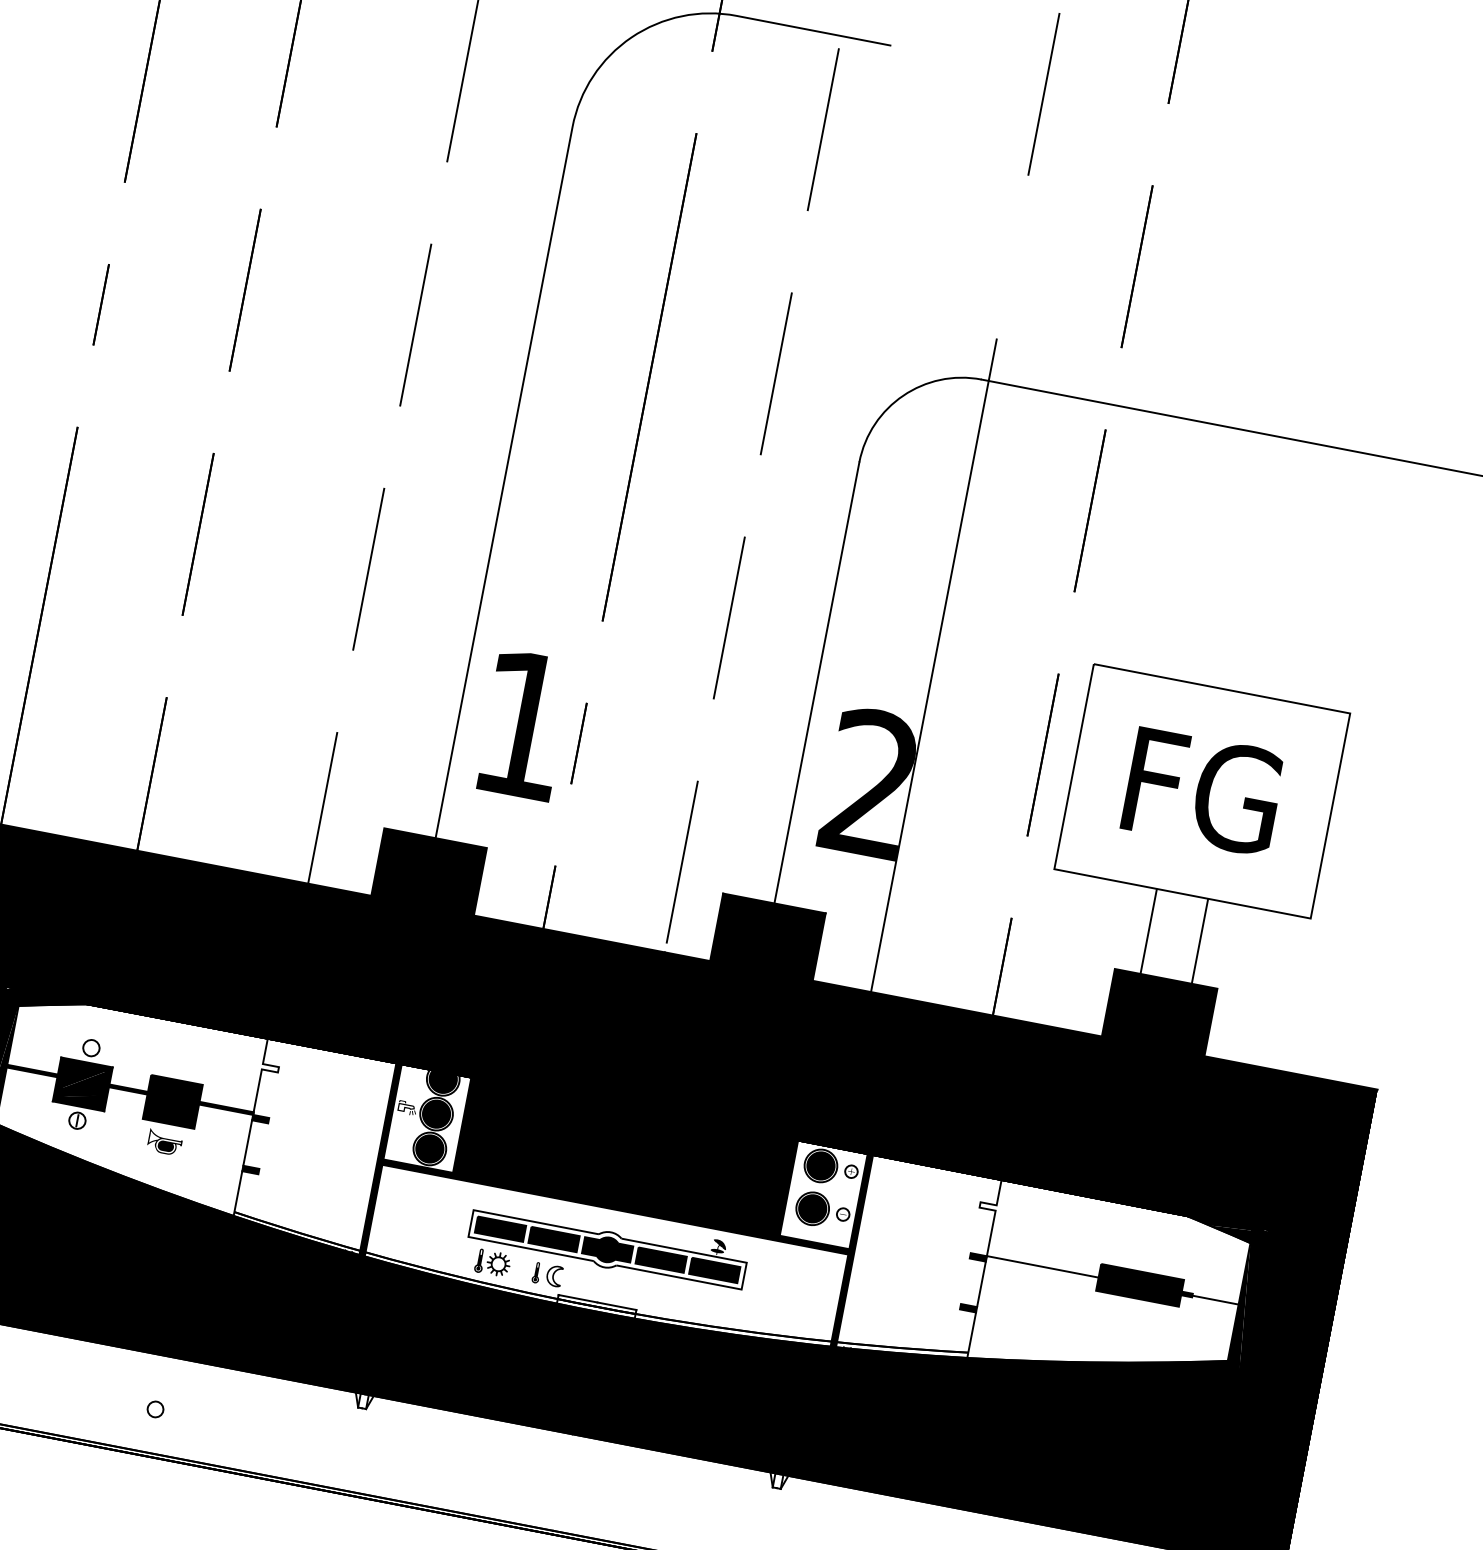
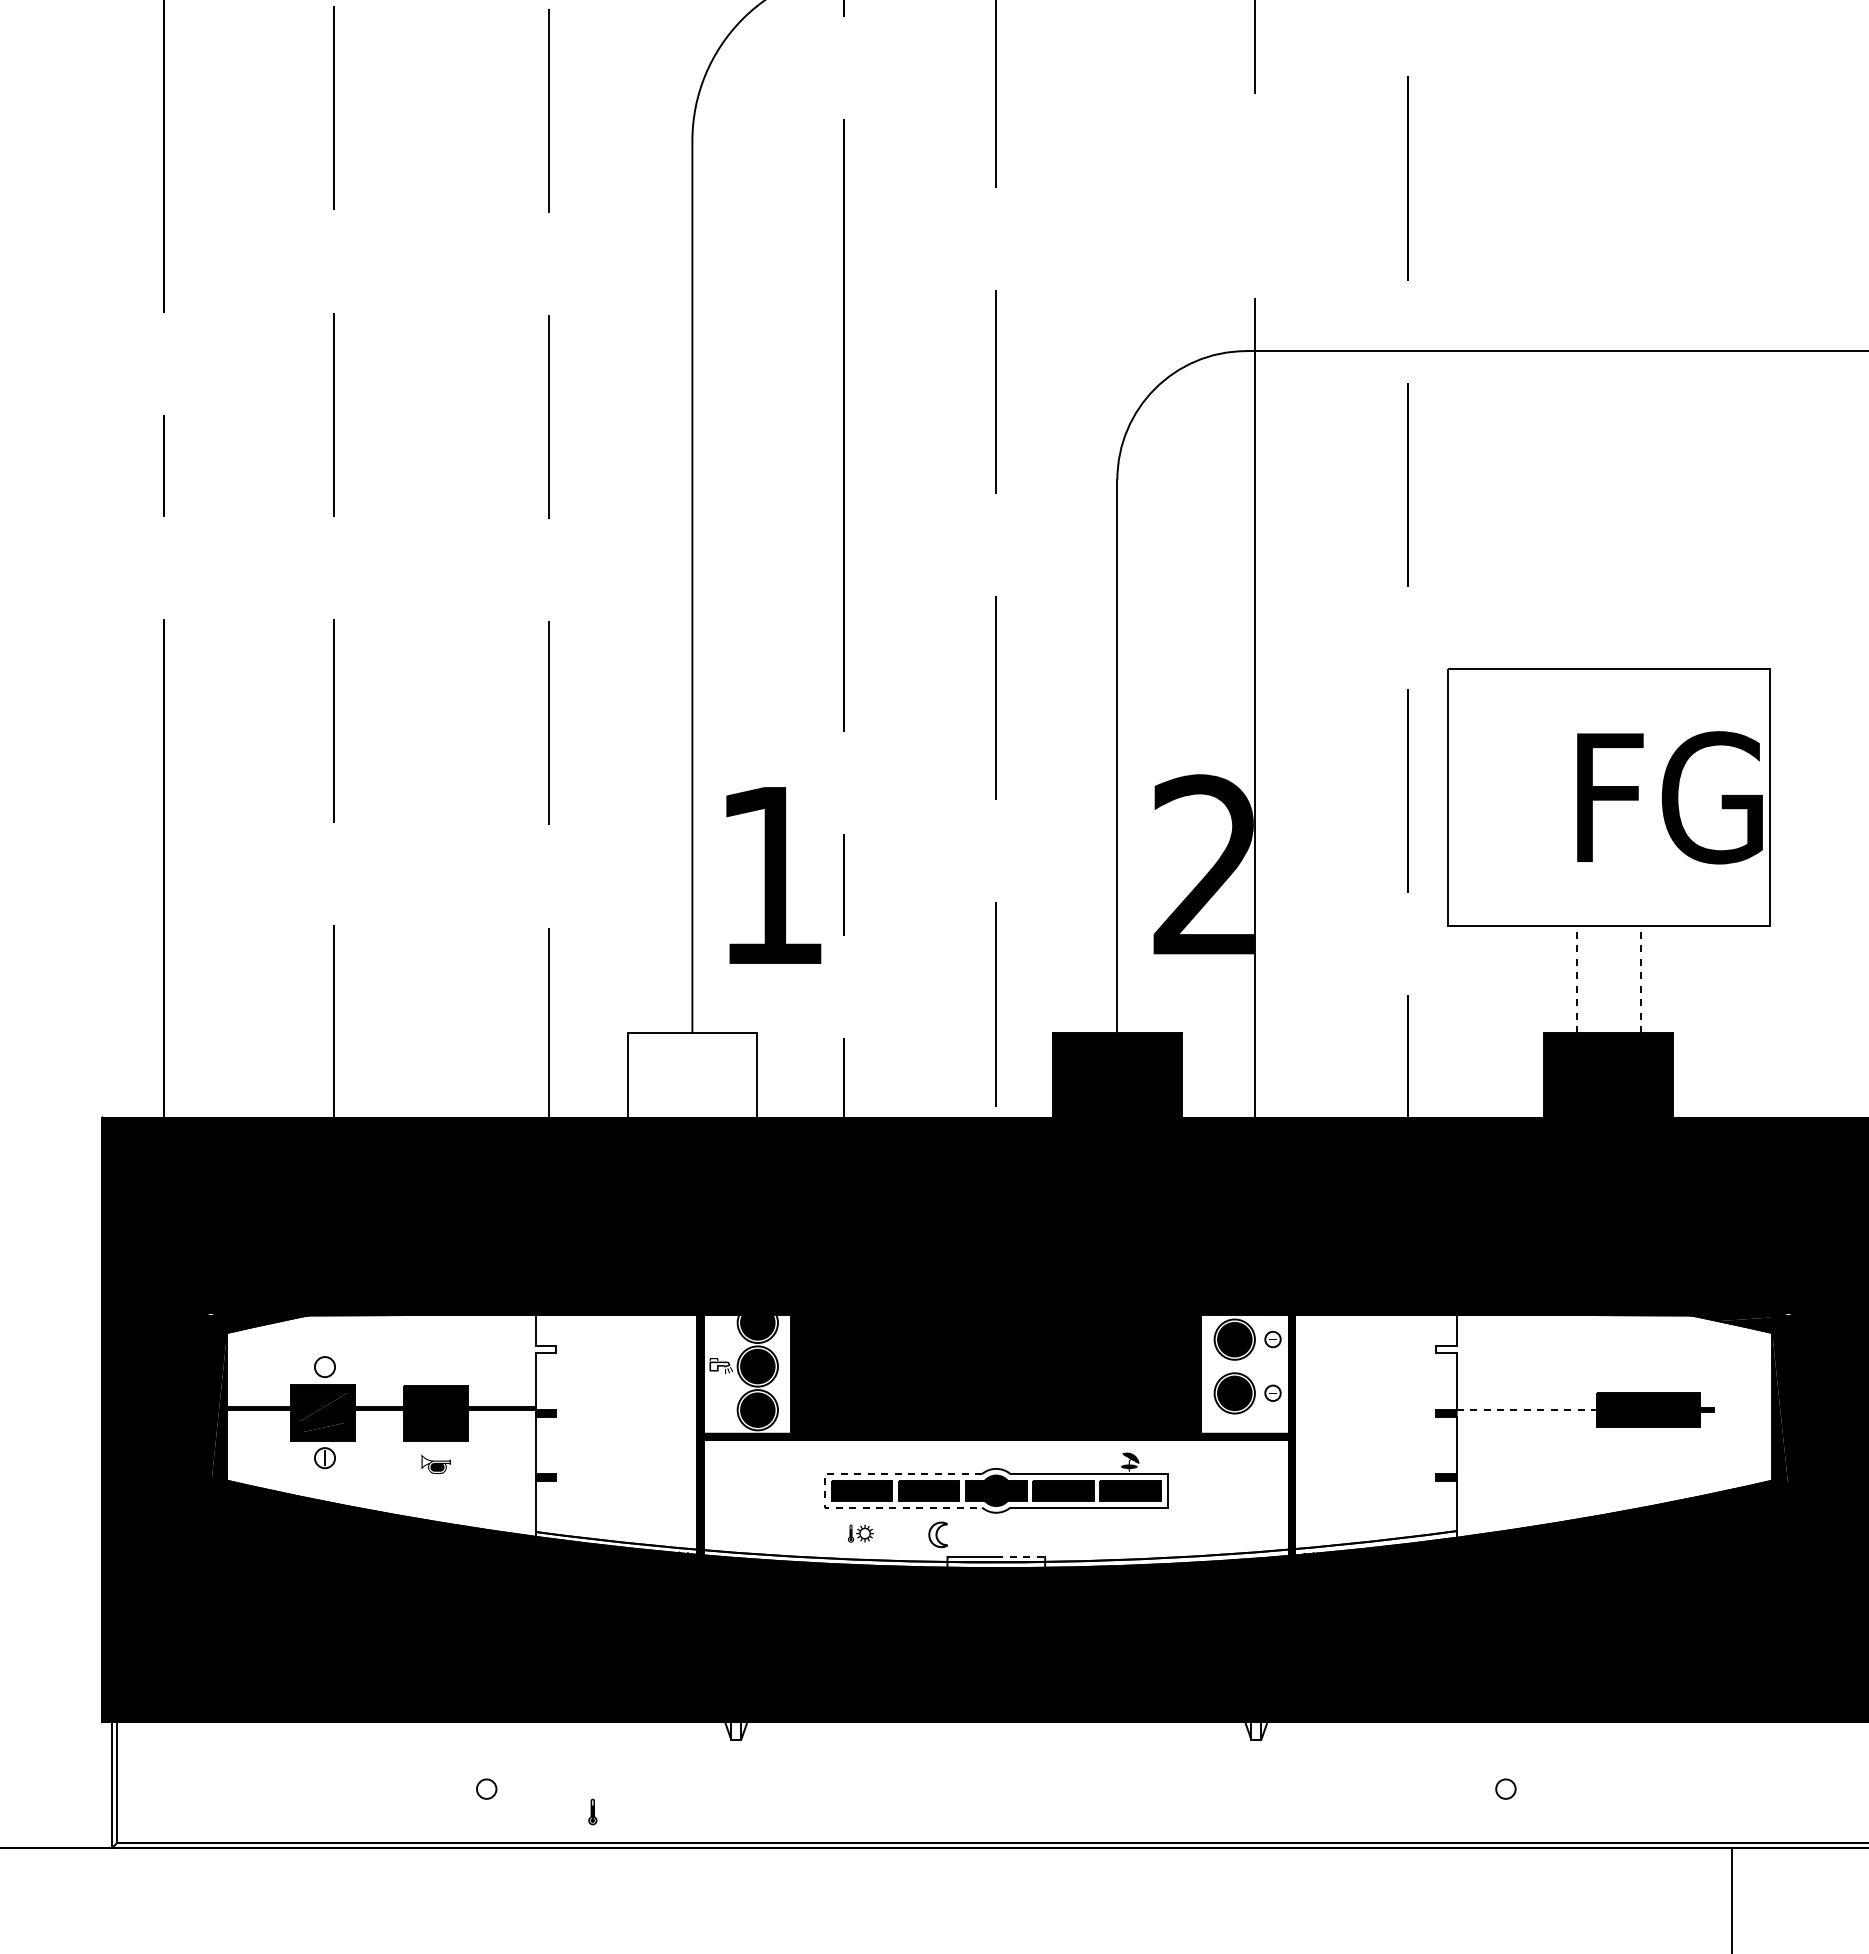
text: (1202, 791) -> (1669, 797), moved
fill: (429, 871) -> (692, 1074), removed
line: (1148, 931) -> (1576, 979), solid -> dashed
line: (1199, 941) -> (1640, 979), solid -> dashed
part: (165, 1142) -> (436, 1464), size x0.7
line: (471, 1223) -> (825, 1490), solid -> dashed
part: (492, 1263) -> (860, 1533), size x0.6
line: (1042, 1267) -> (1526, 1410), solid -> dashed
part: (536, 1272) -> (592, 1811), moved
line: (1215, 1300) -> (1743, 1410), removed
line: (617, 1306) -> (1021, 1556), solid -> dashed

